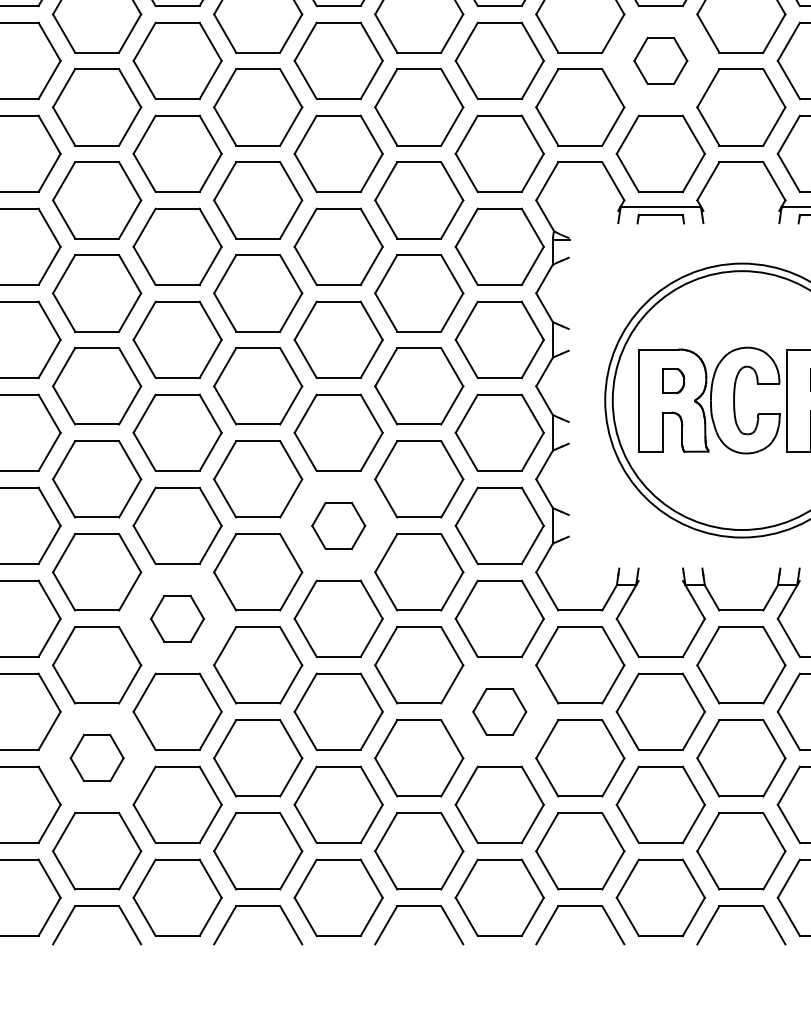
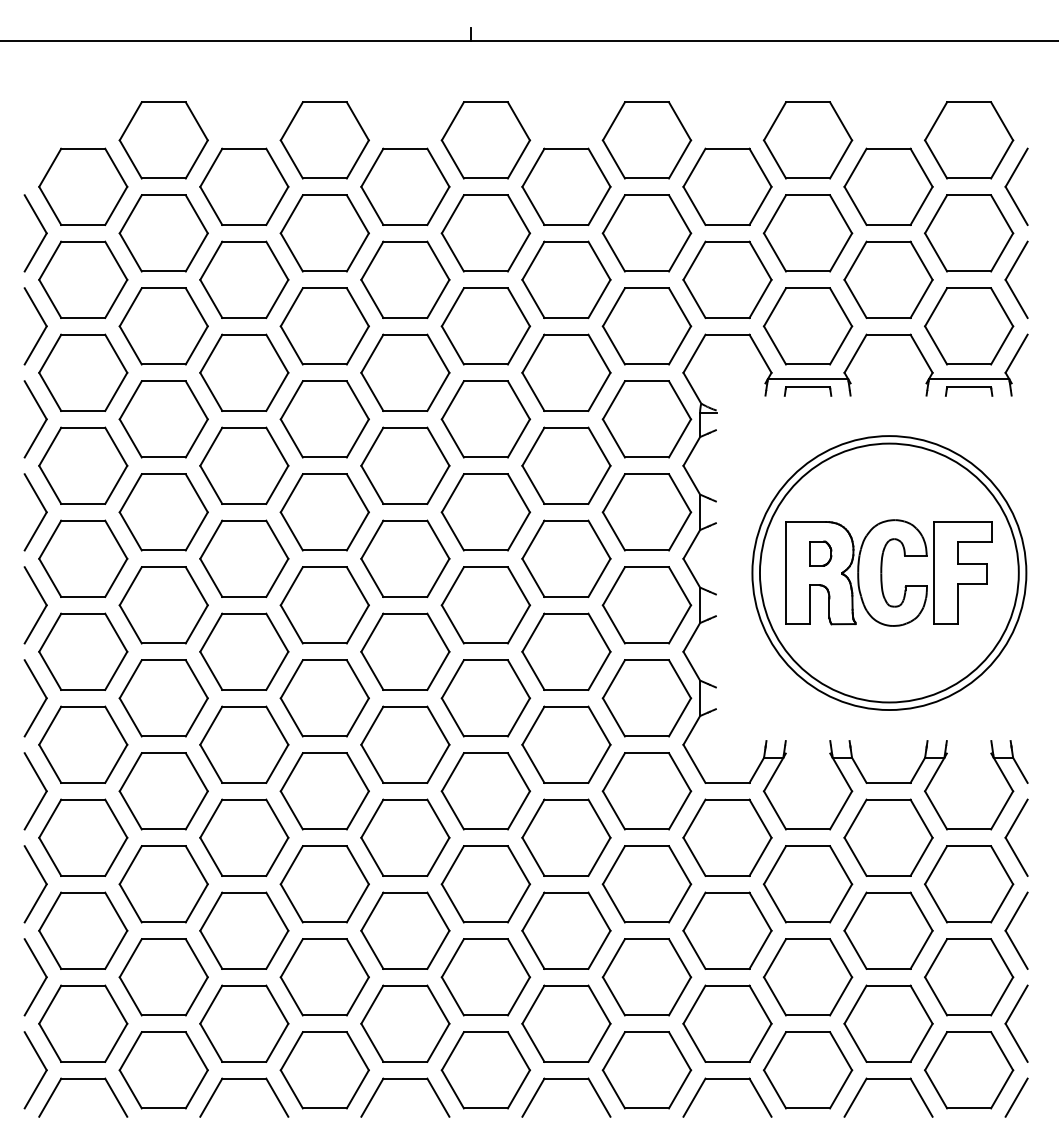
part: (660, 61) -> (807, 233), size x1.67
part: (338, 526) -> (485, 698), size x1.67
part: (177, 619) -> (324, 791), size x1.67
part: (499, 712) -> (646, 884), size x1.67
part: (97, 758) -> (244, 930), size x1.67

